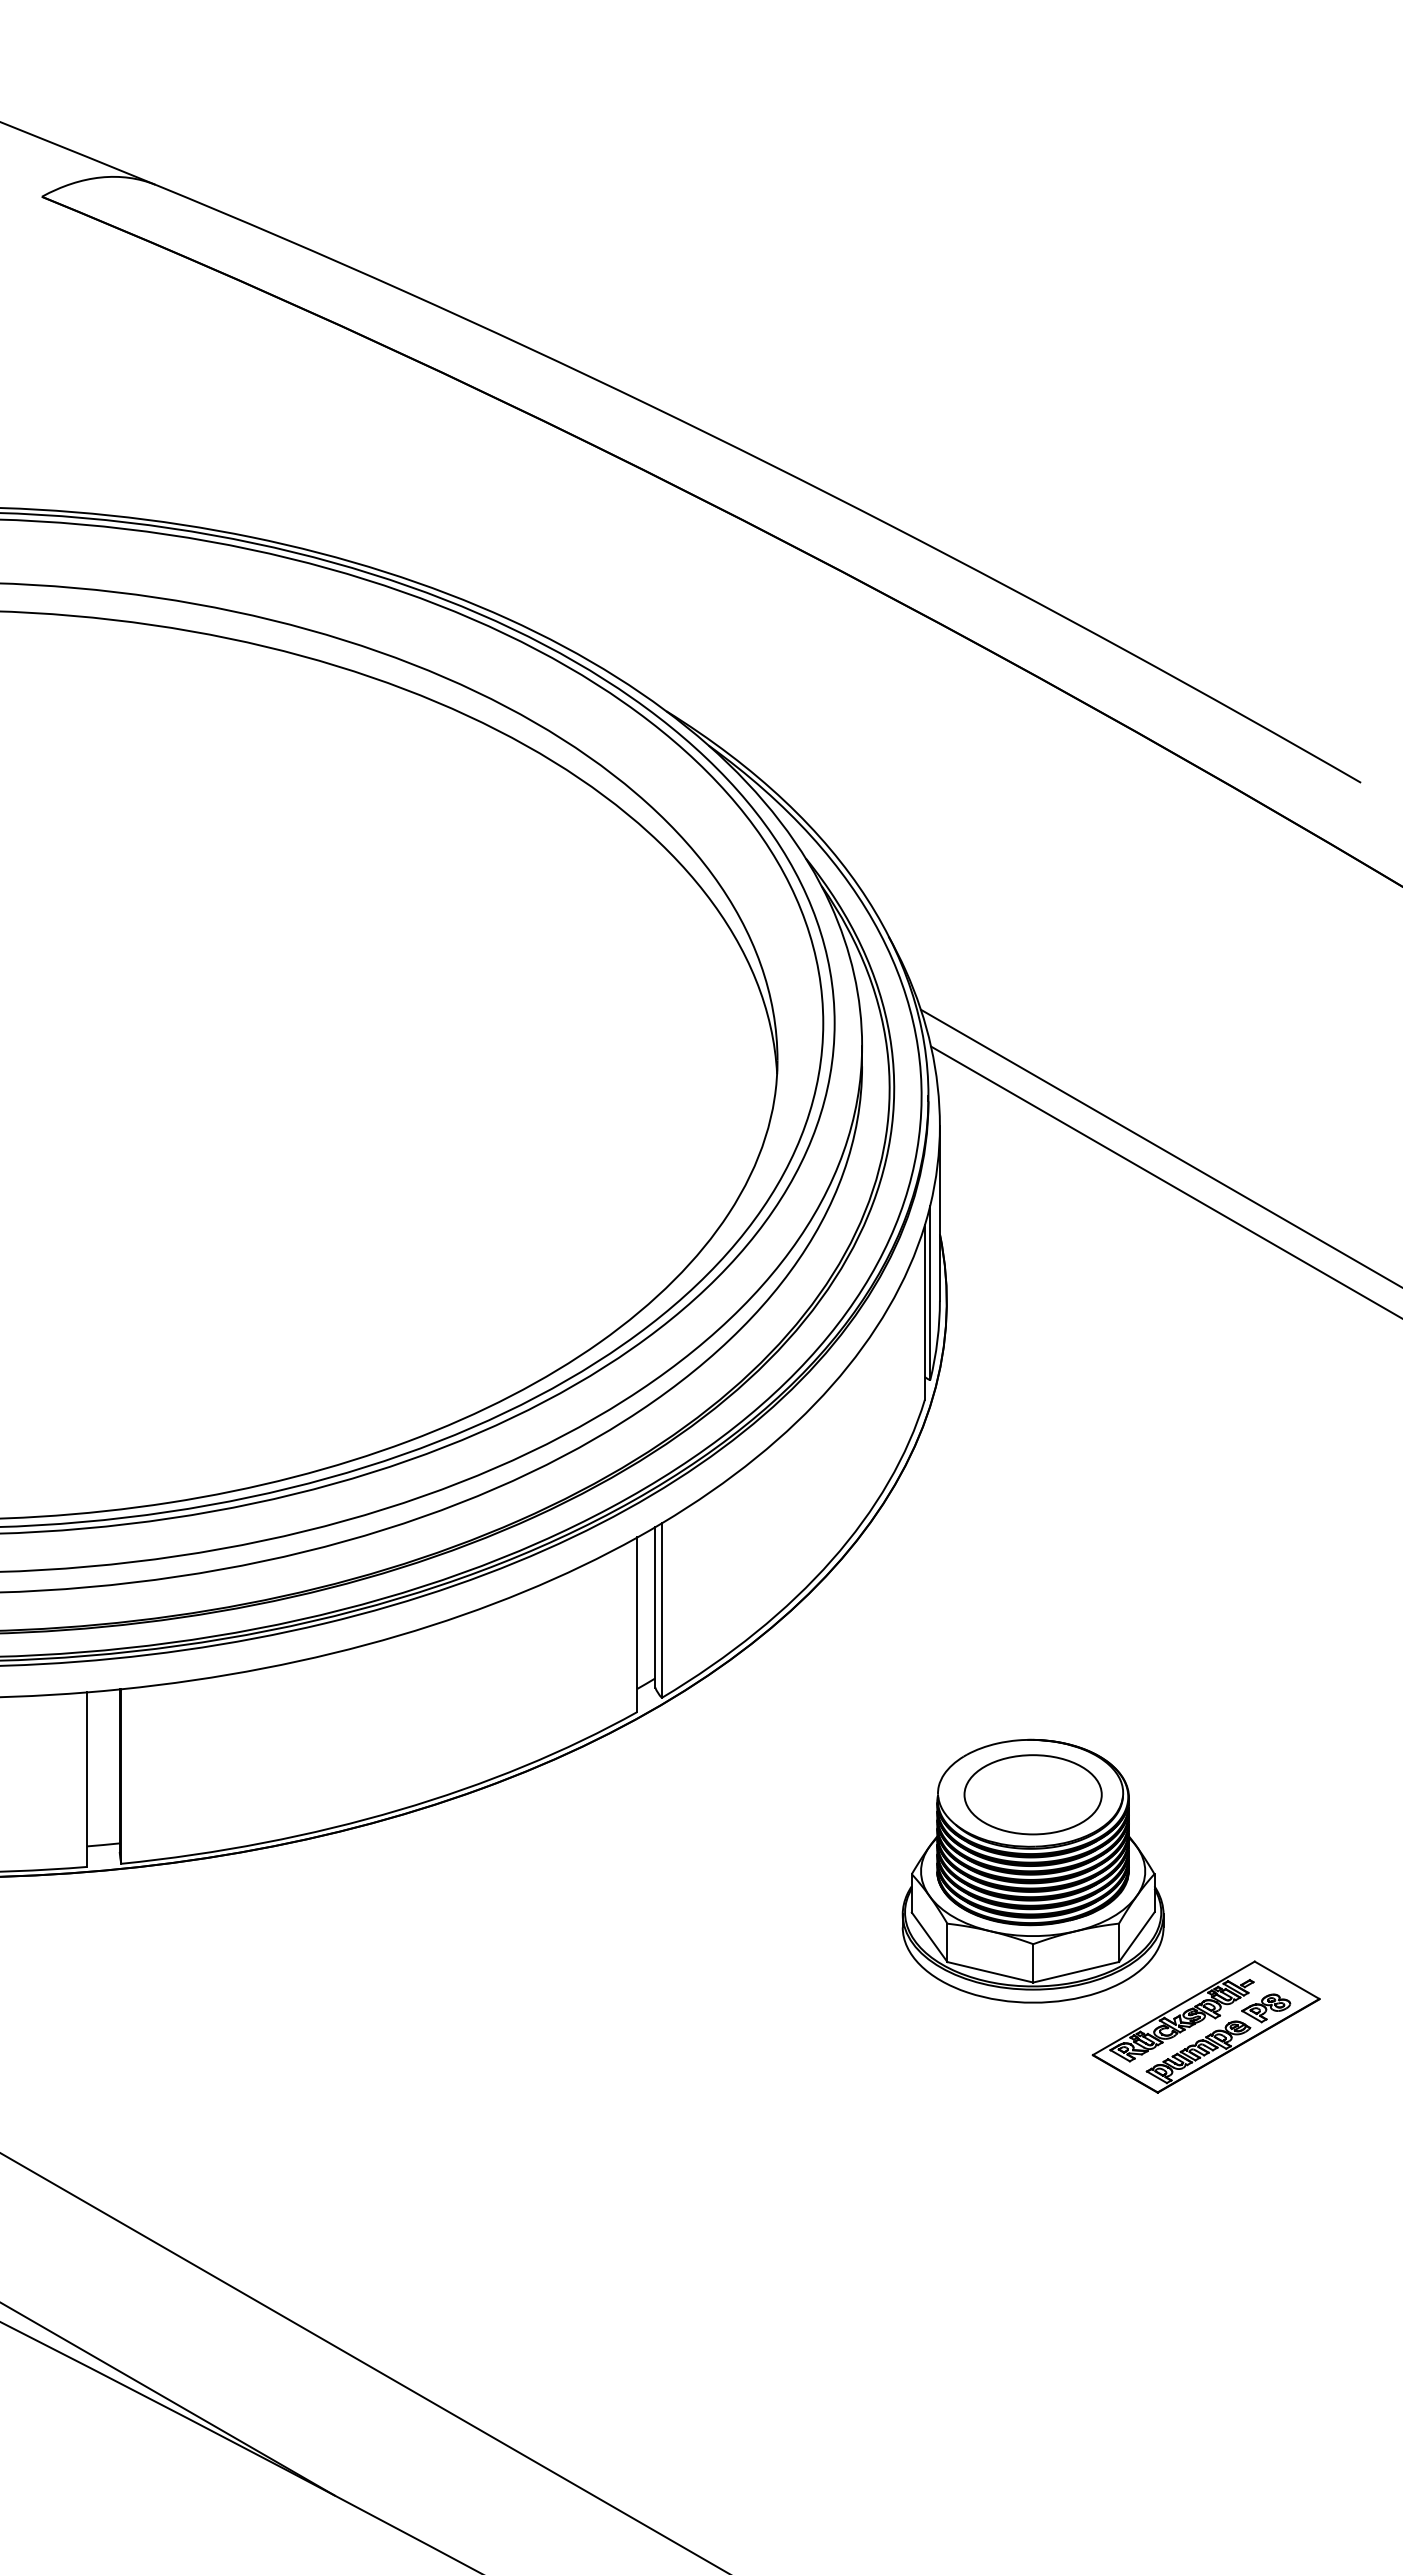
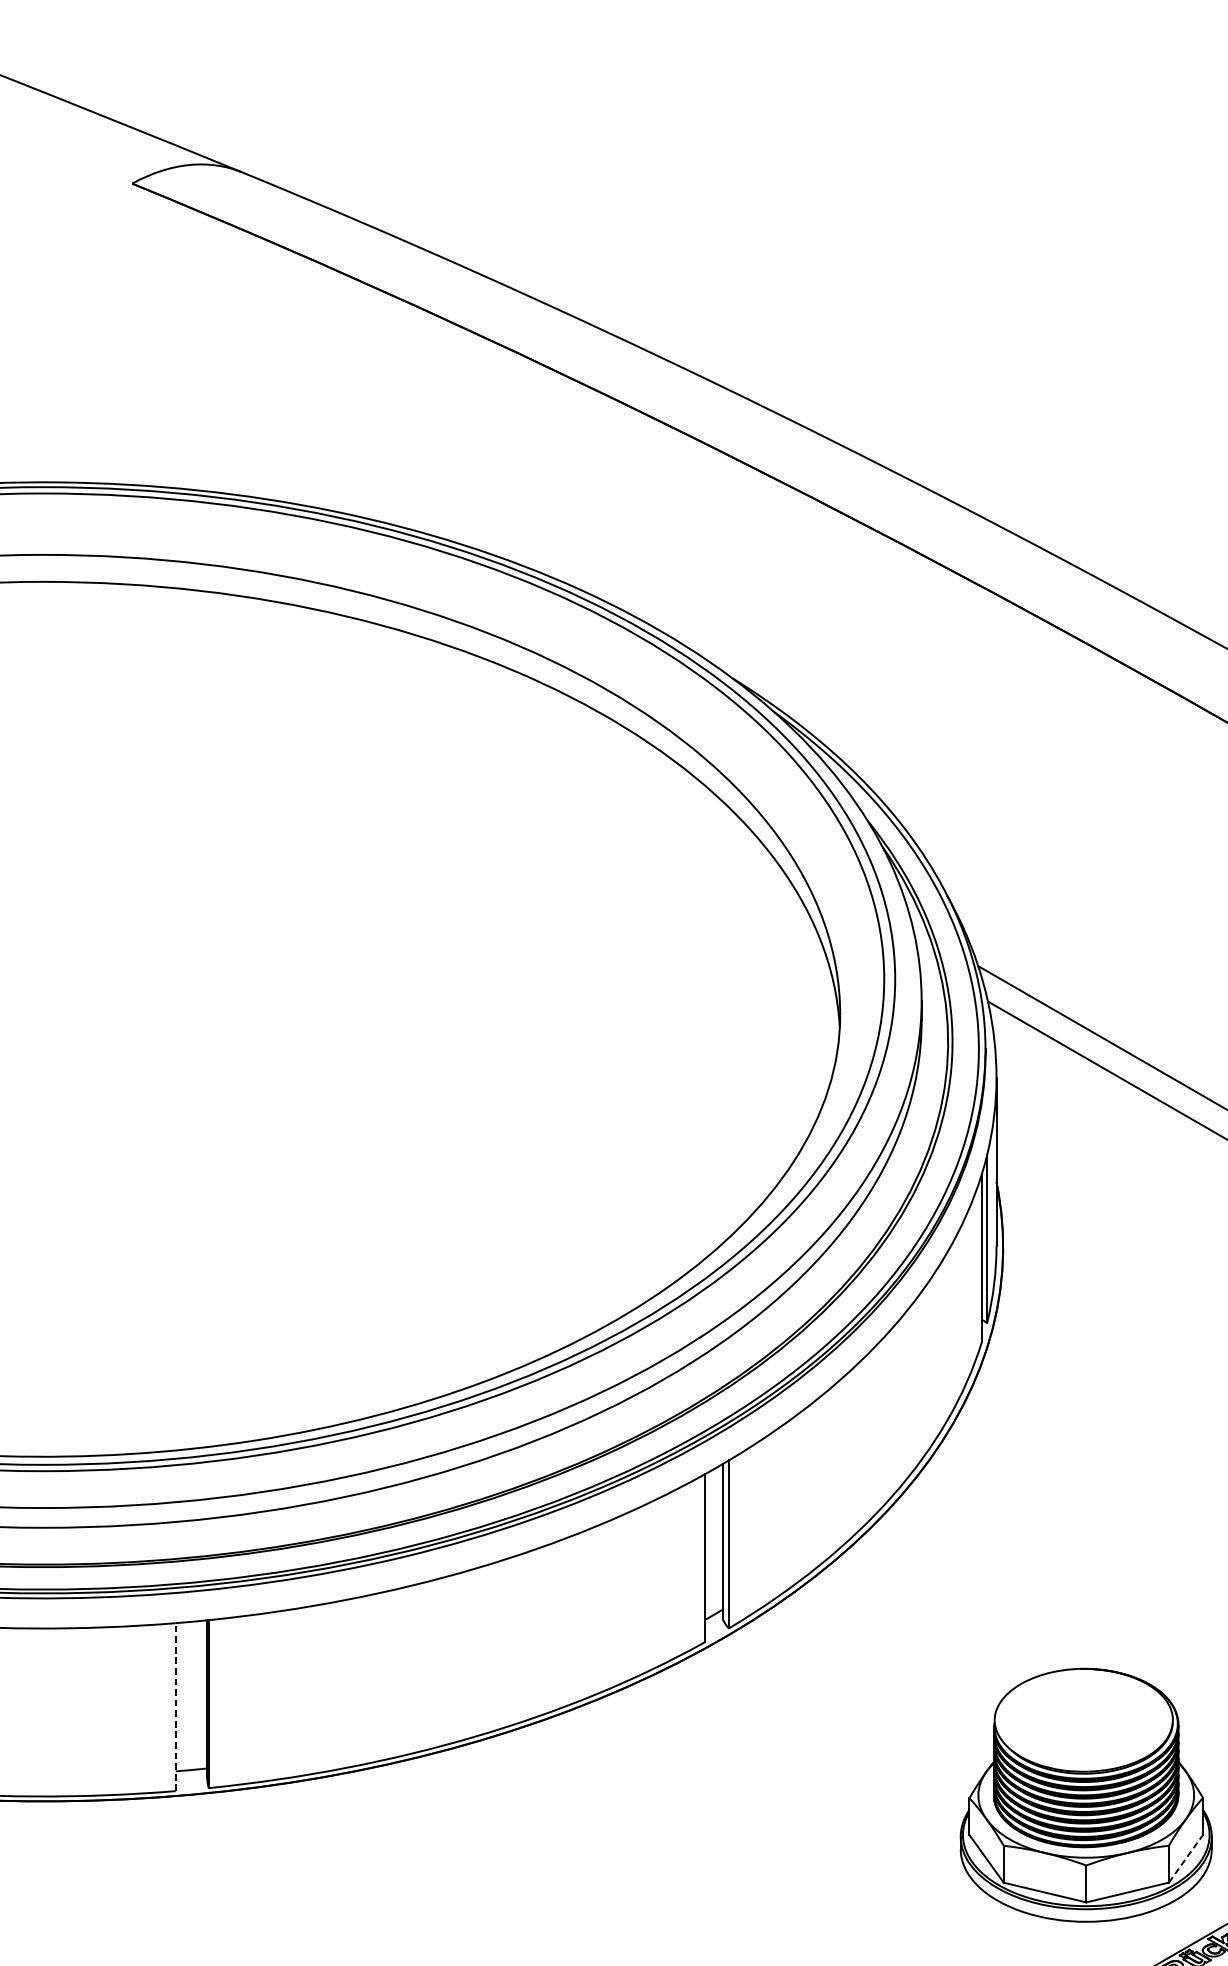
line: (87, 1779) -> (176, 1707), solid -> dashed
part: (1032, 1794) -> (1085, 1721), removed
line: (1137, 1936) -> (1186, 1858), solid -> dashed

